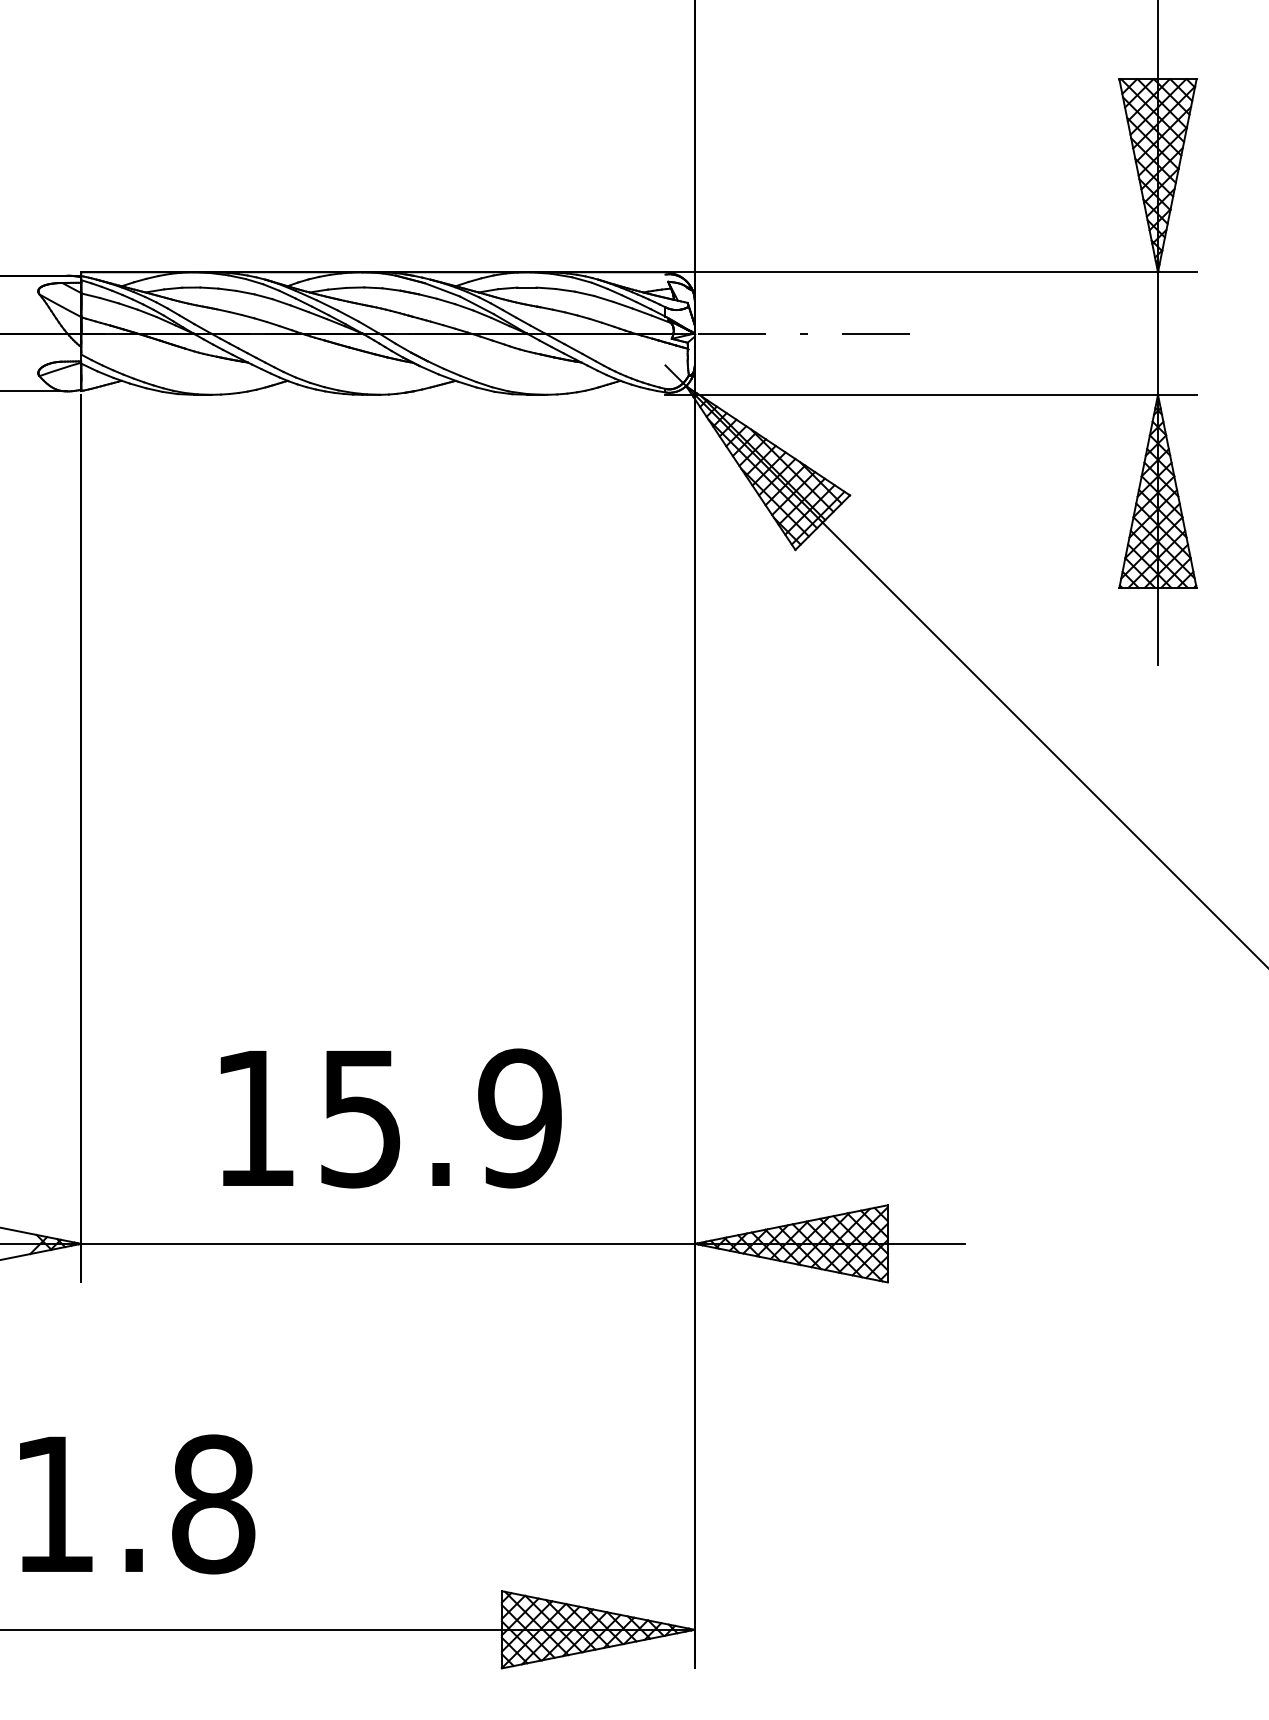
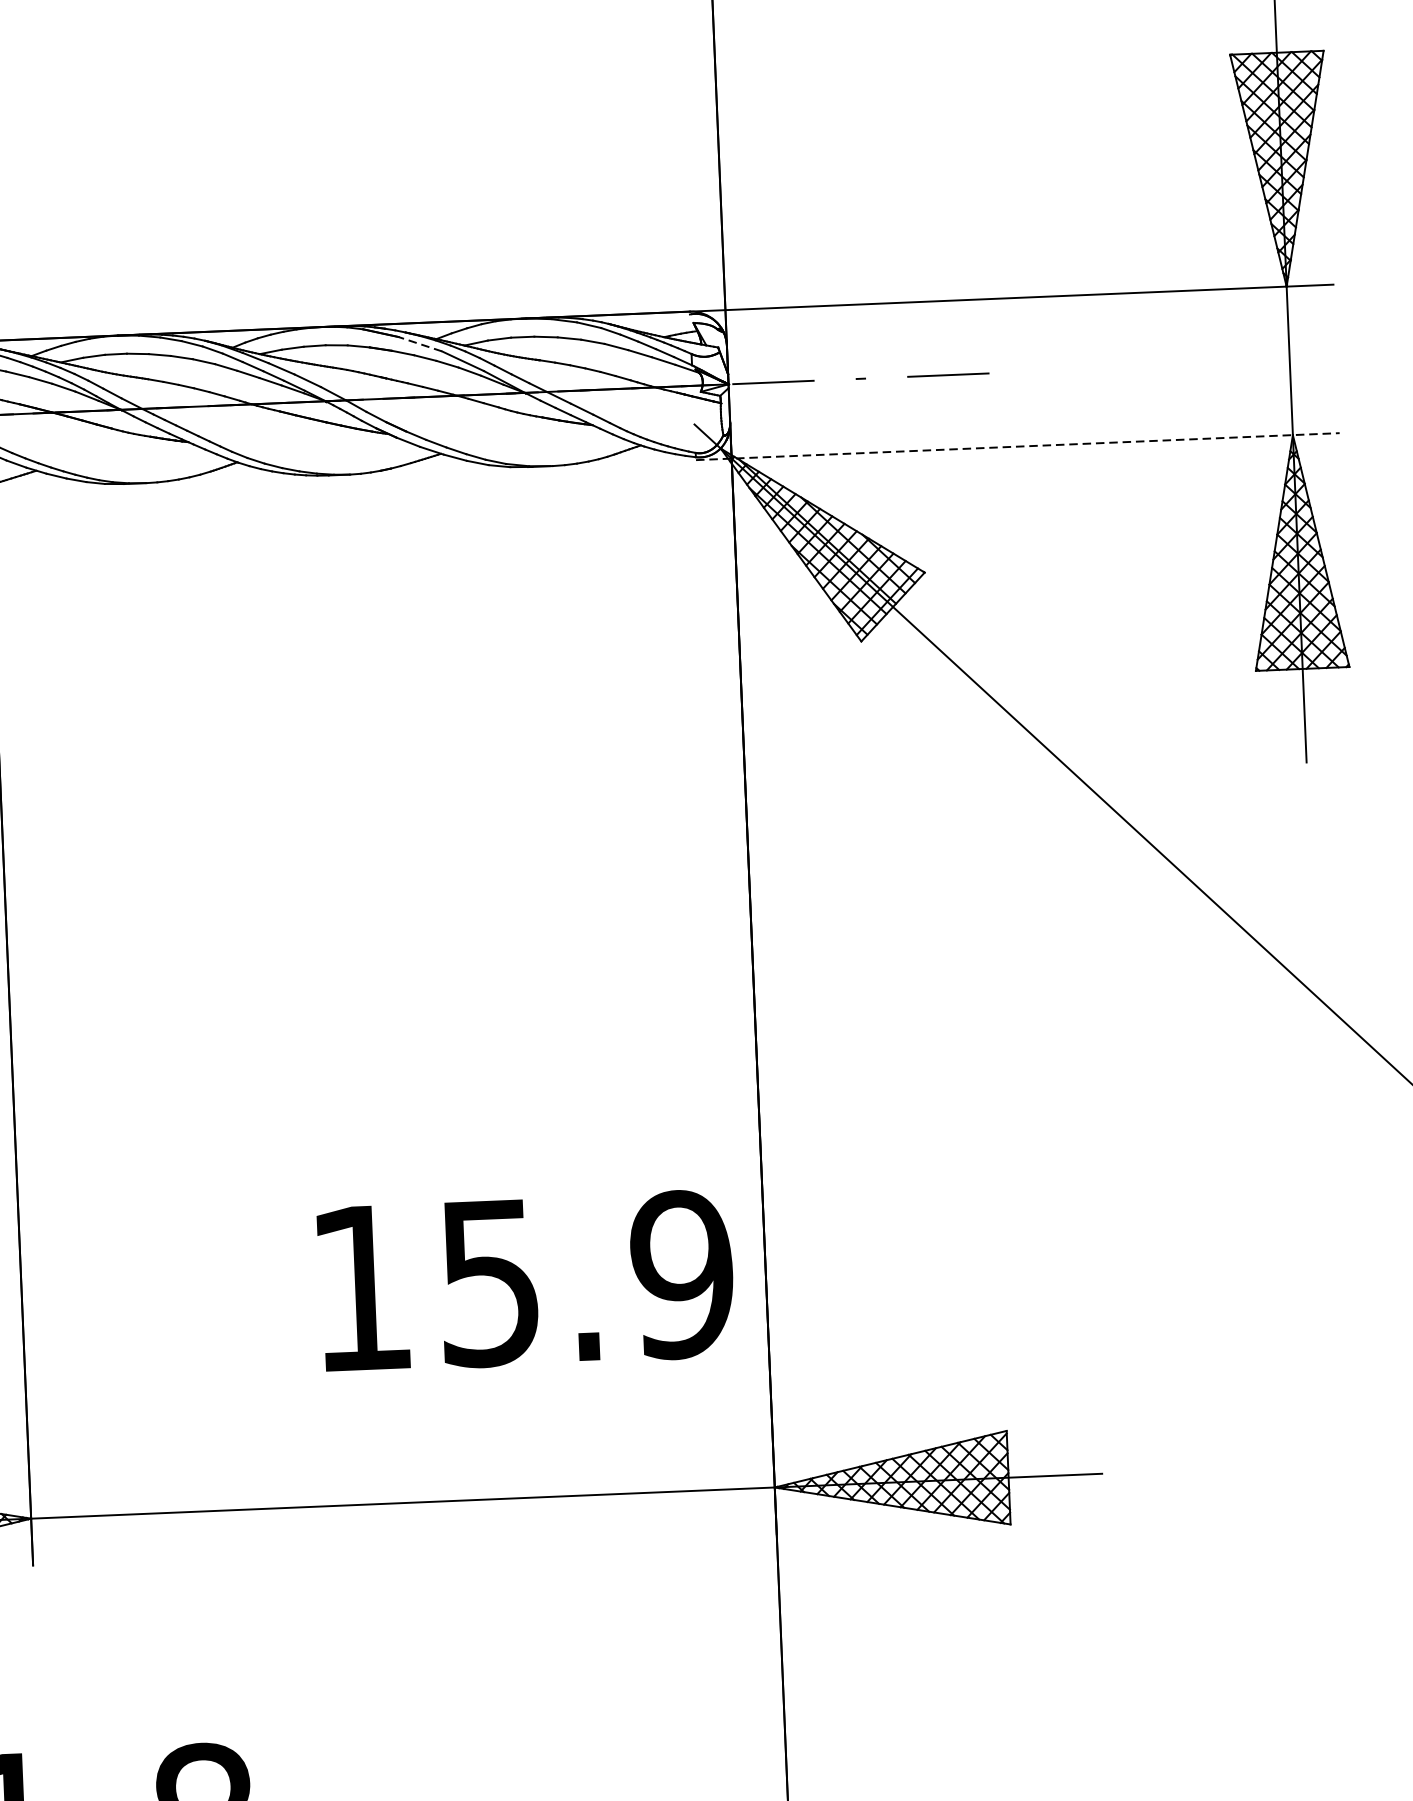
line: (442, 289) -> (420, 343), solid -> dashed
line: (931, 394) -> (1018, 446), solid -> dashed
text: (390, 1118) -> (525, 1281), moved

